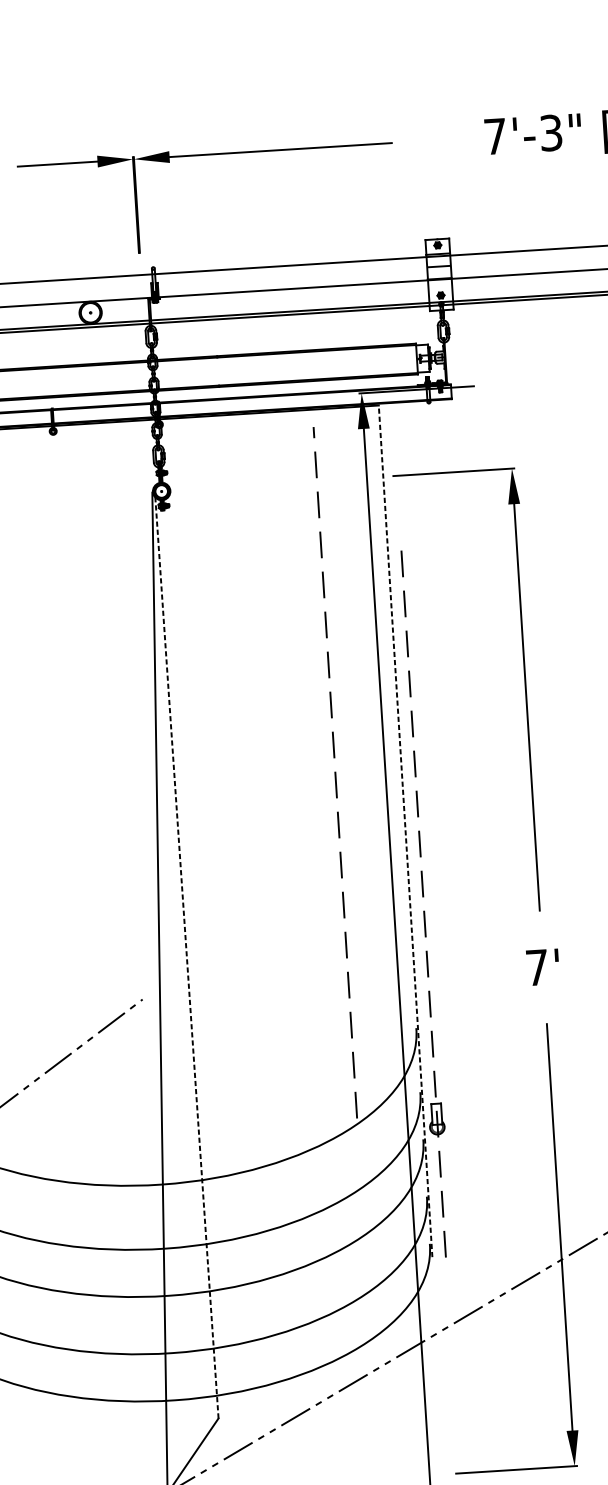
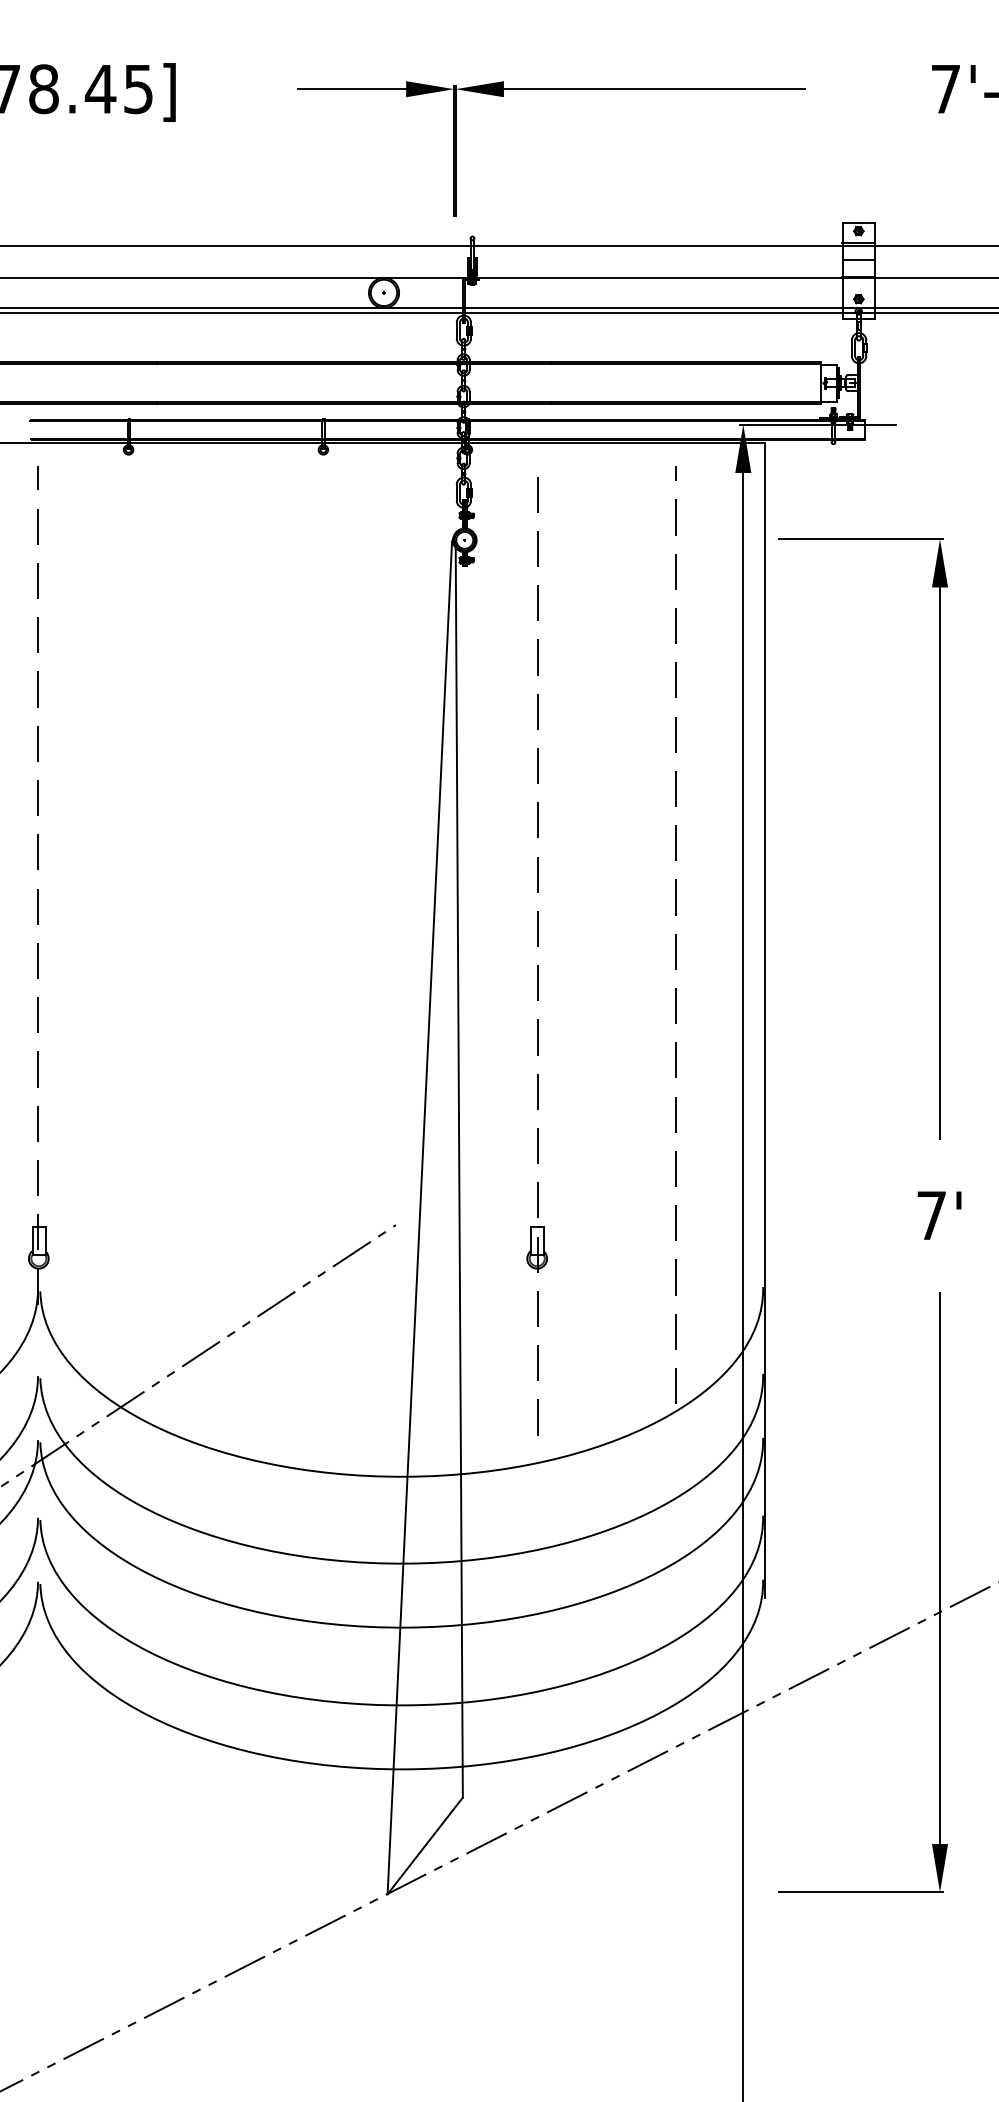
line: (405, 831) -> (765, 1020), dashed -> solid
part: (423, 911) -> (537, 965), moved
line: (186, 954) -> (459, 1168), dashed -> solid

